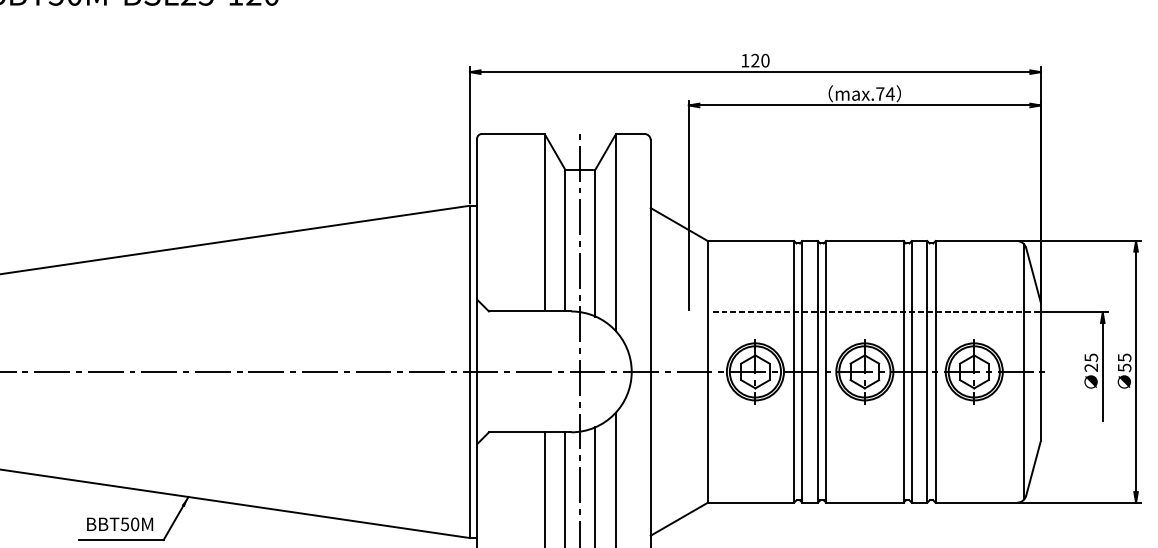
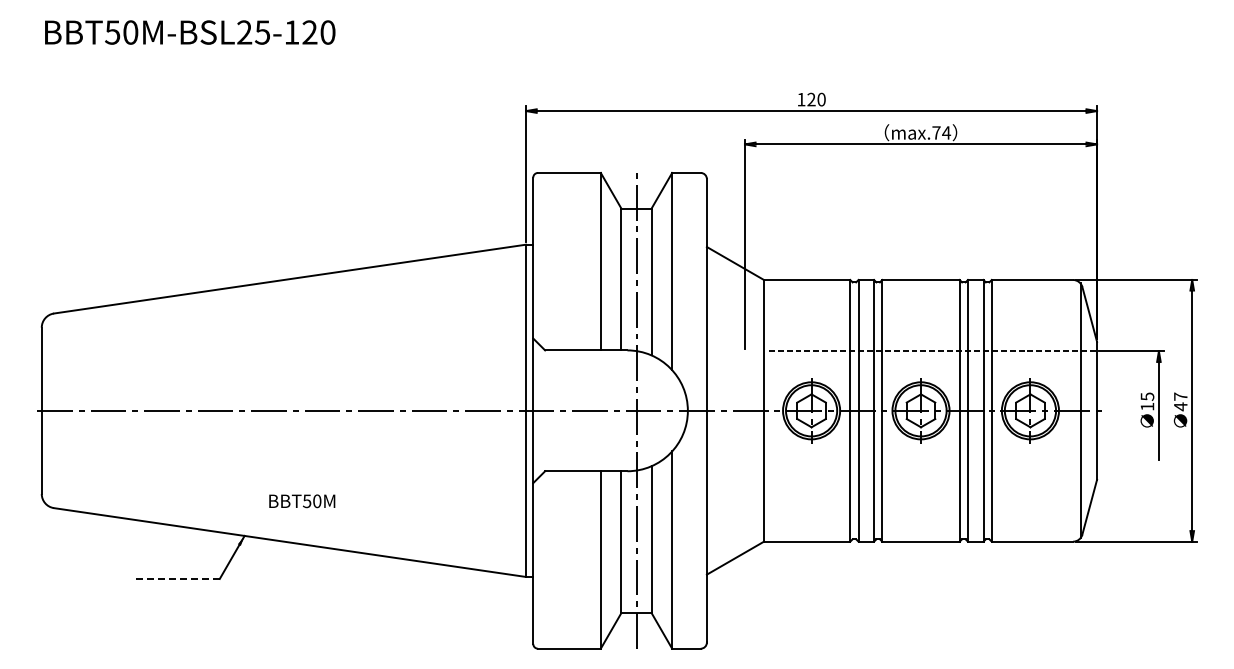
text: (1124, 362) -> (1180, 401), 55 -> 47
text: (1091, 367) -> (1147, 406), 25 -> 15
text: (120, 524) -> (302, 501), moved
line: (121, 539) -> (177, 578), solid -> dashed

